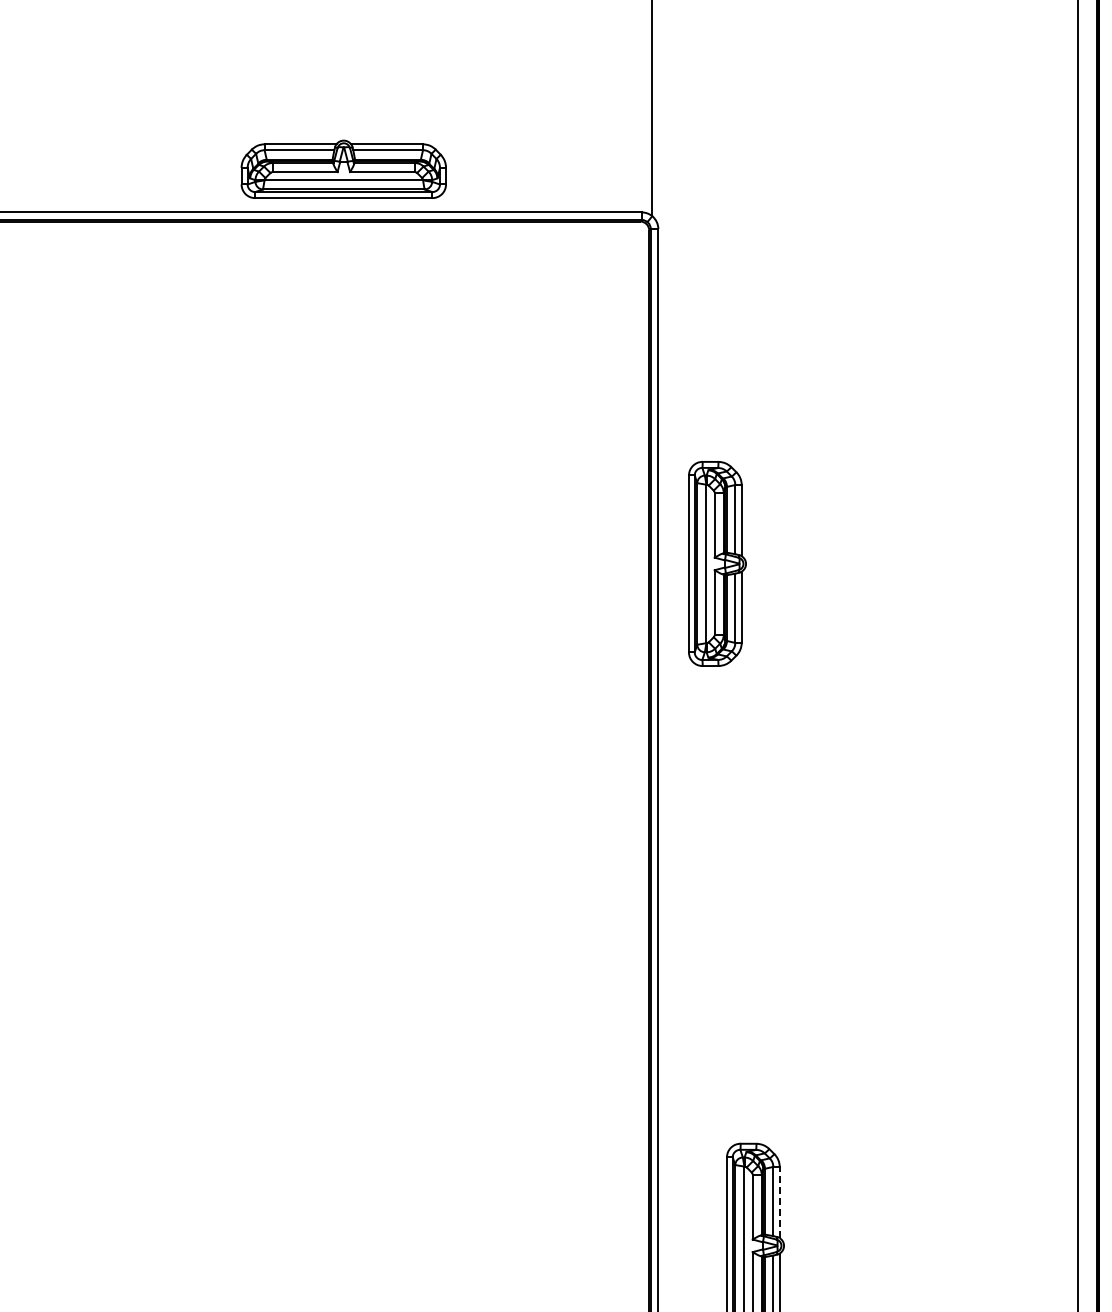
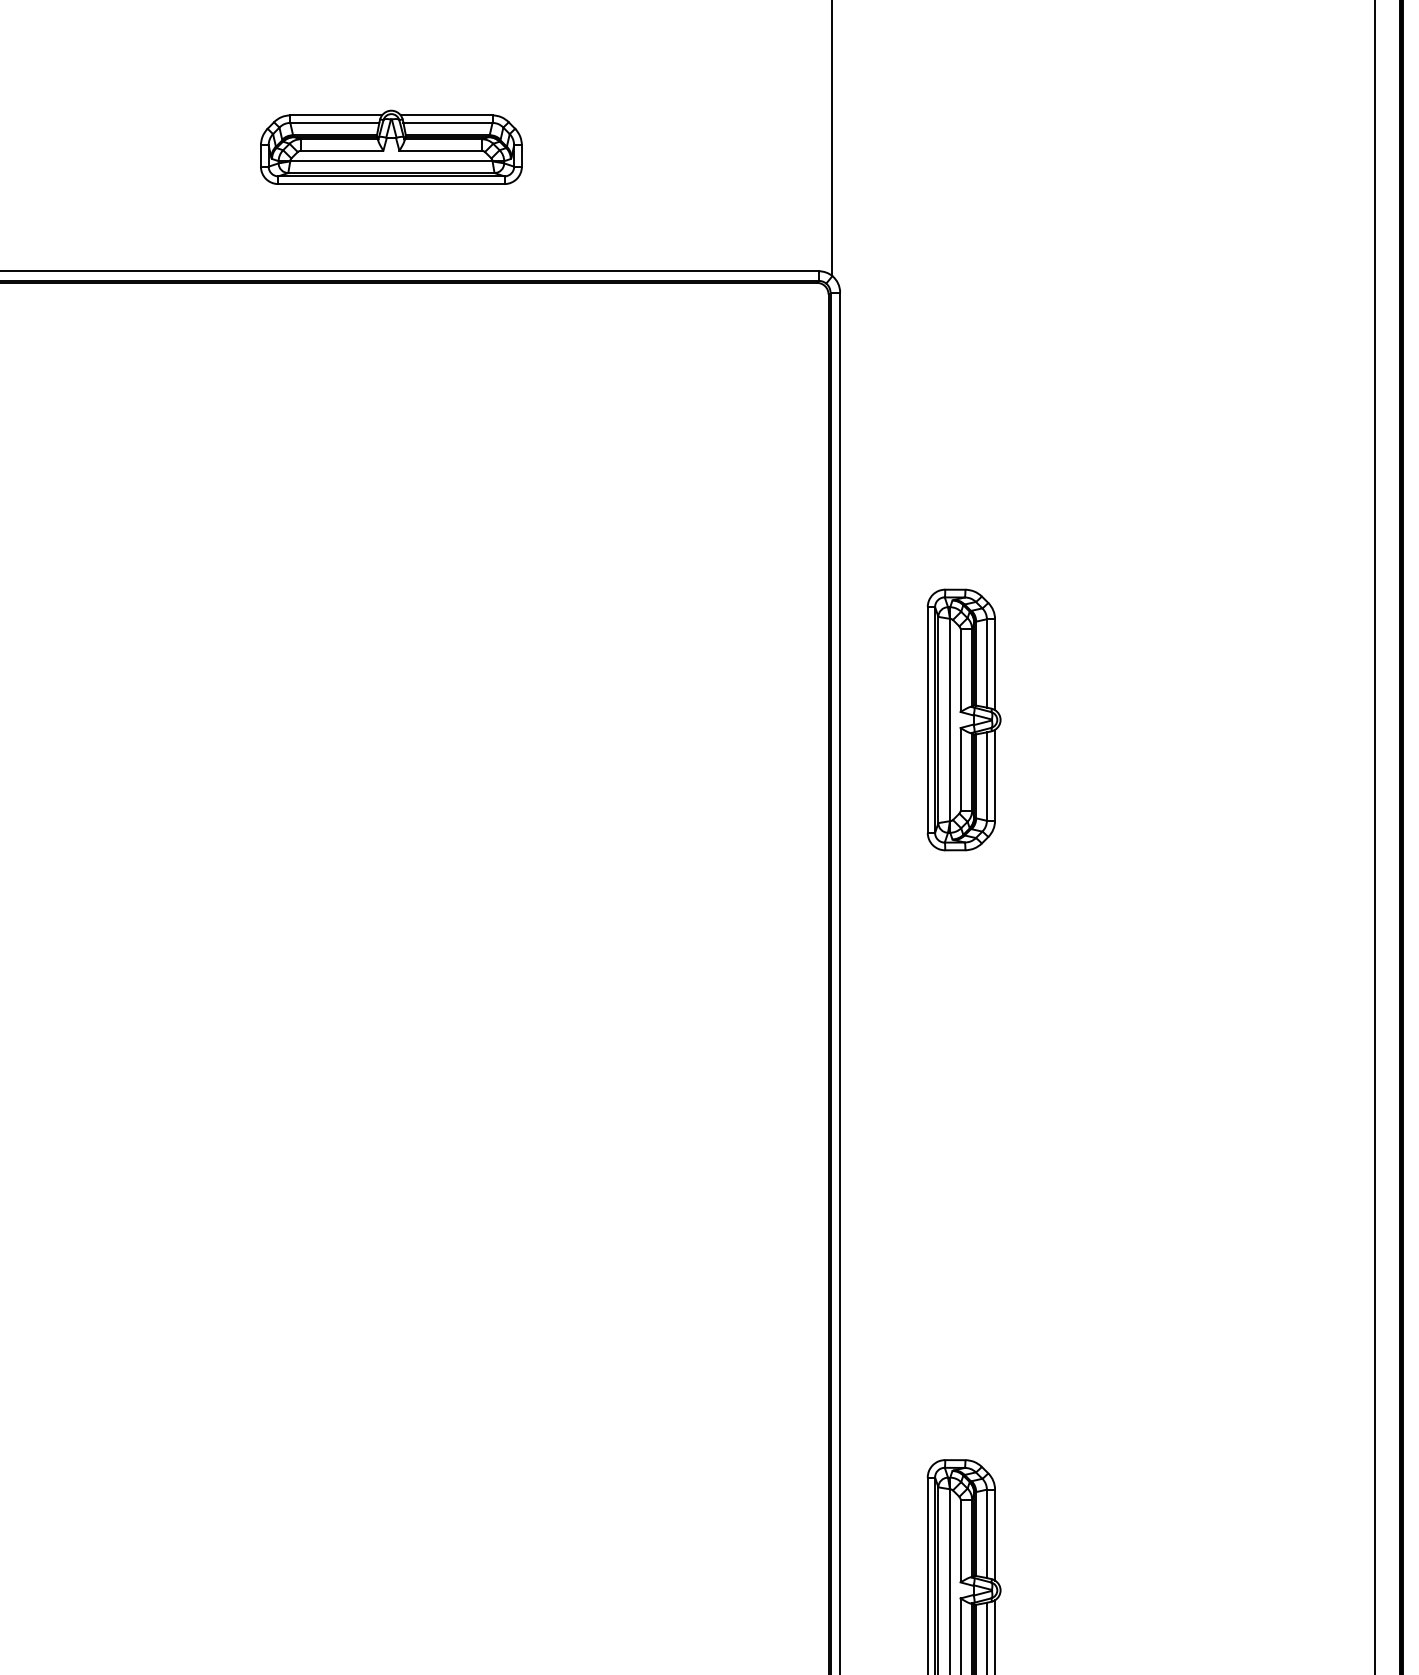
part: (343, 168) -> (391, 146), moved
part: (717, 563) -> (964, 719), moved
line: (779, 1202) -> (994, 1535), dashed -> solid

